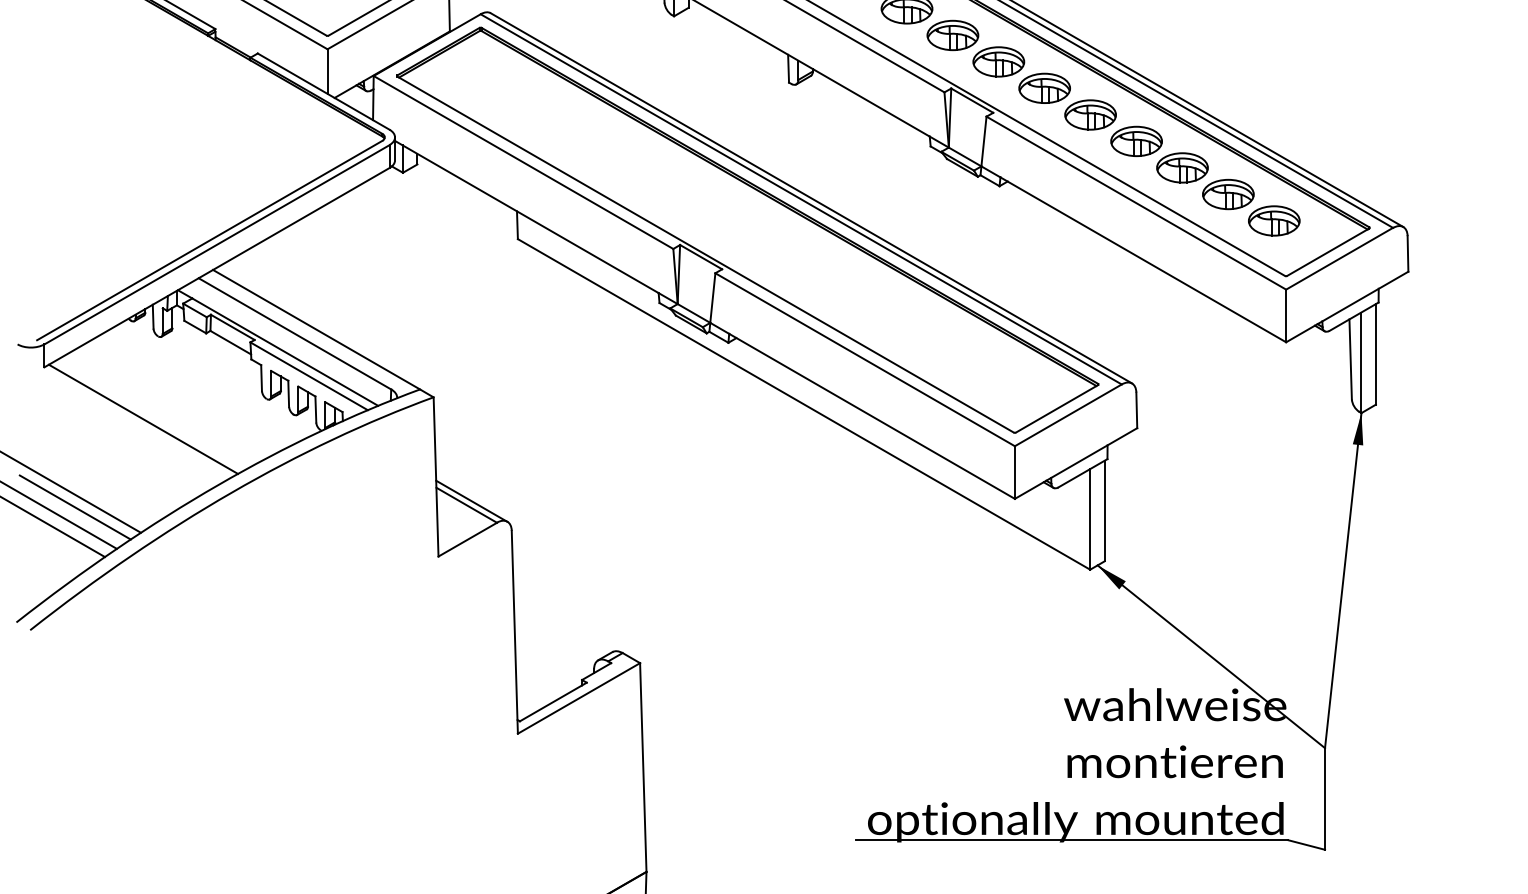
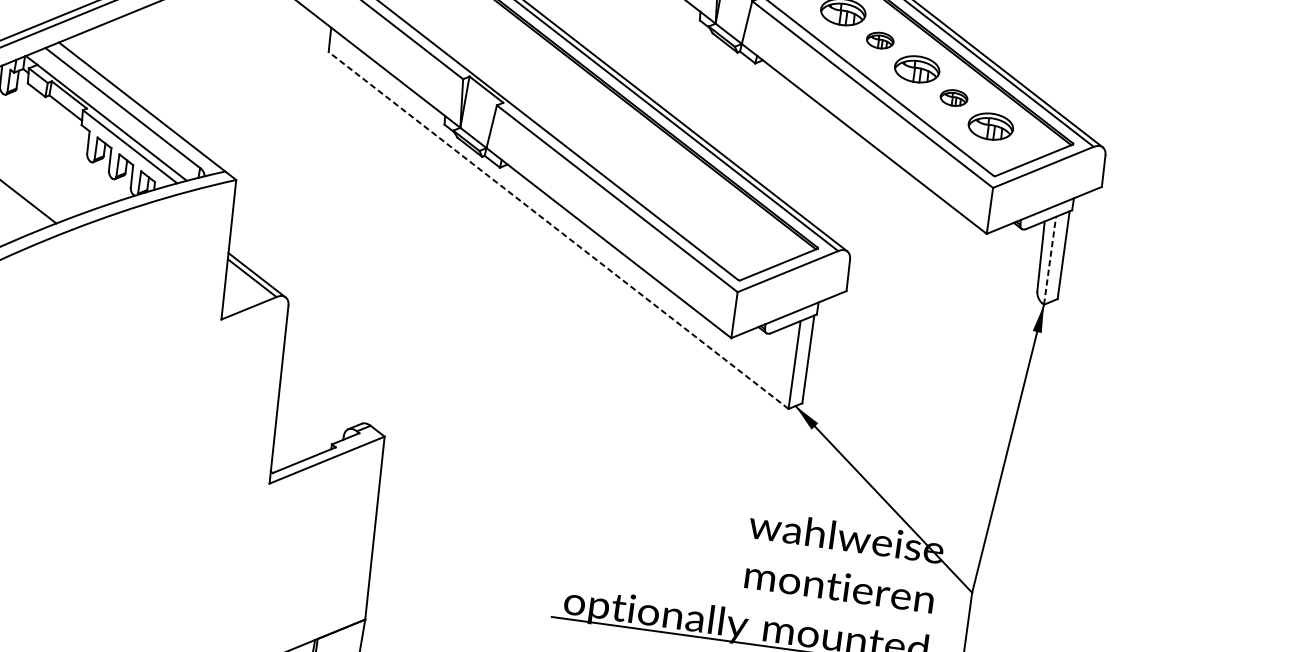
part: (1136, 140) -> (880, 39), size x0.6
part: (1228, 194) -> (954, 98), size x0.6
line: (1361, 362) -> (1050, 260), solid -> dashed
line: (803, 404) -> (558, 230), solid -> dashed

